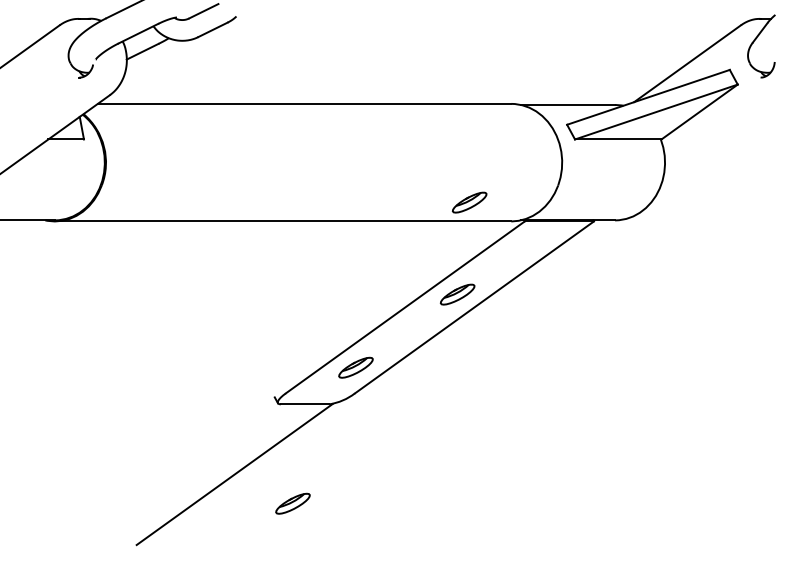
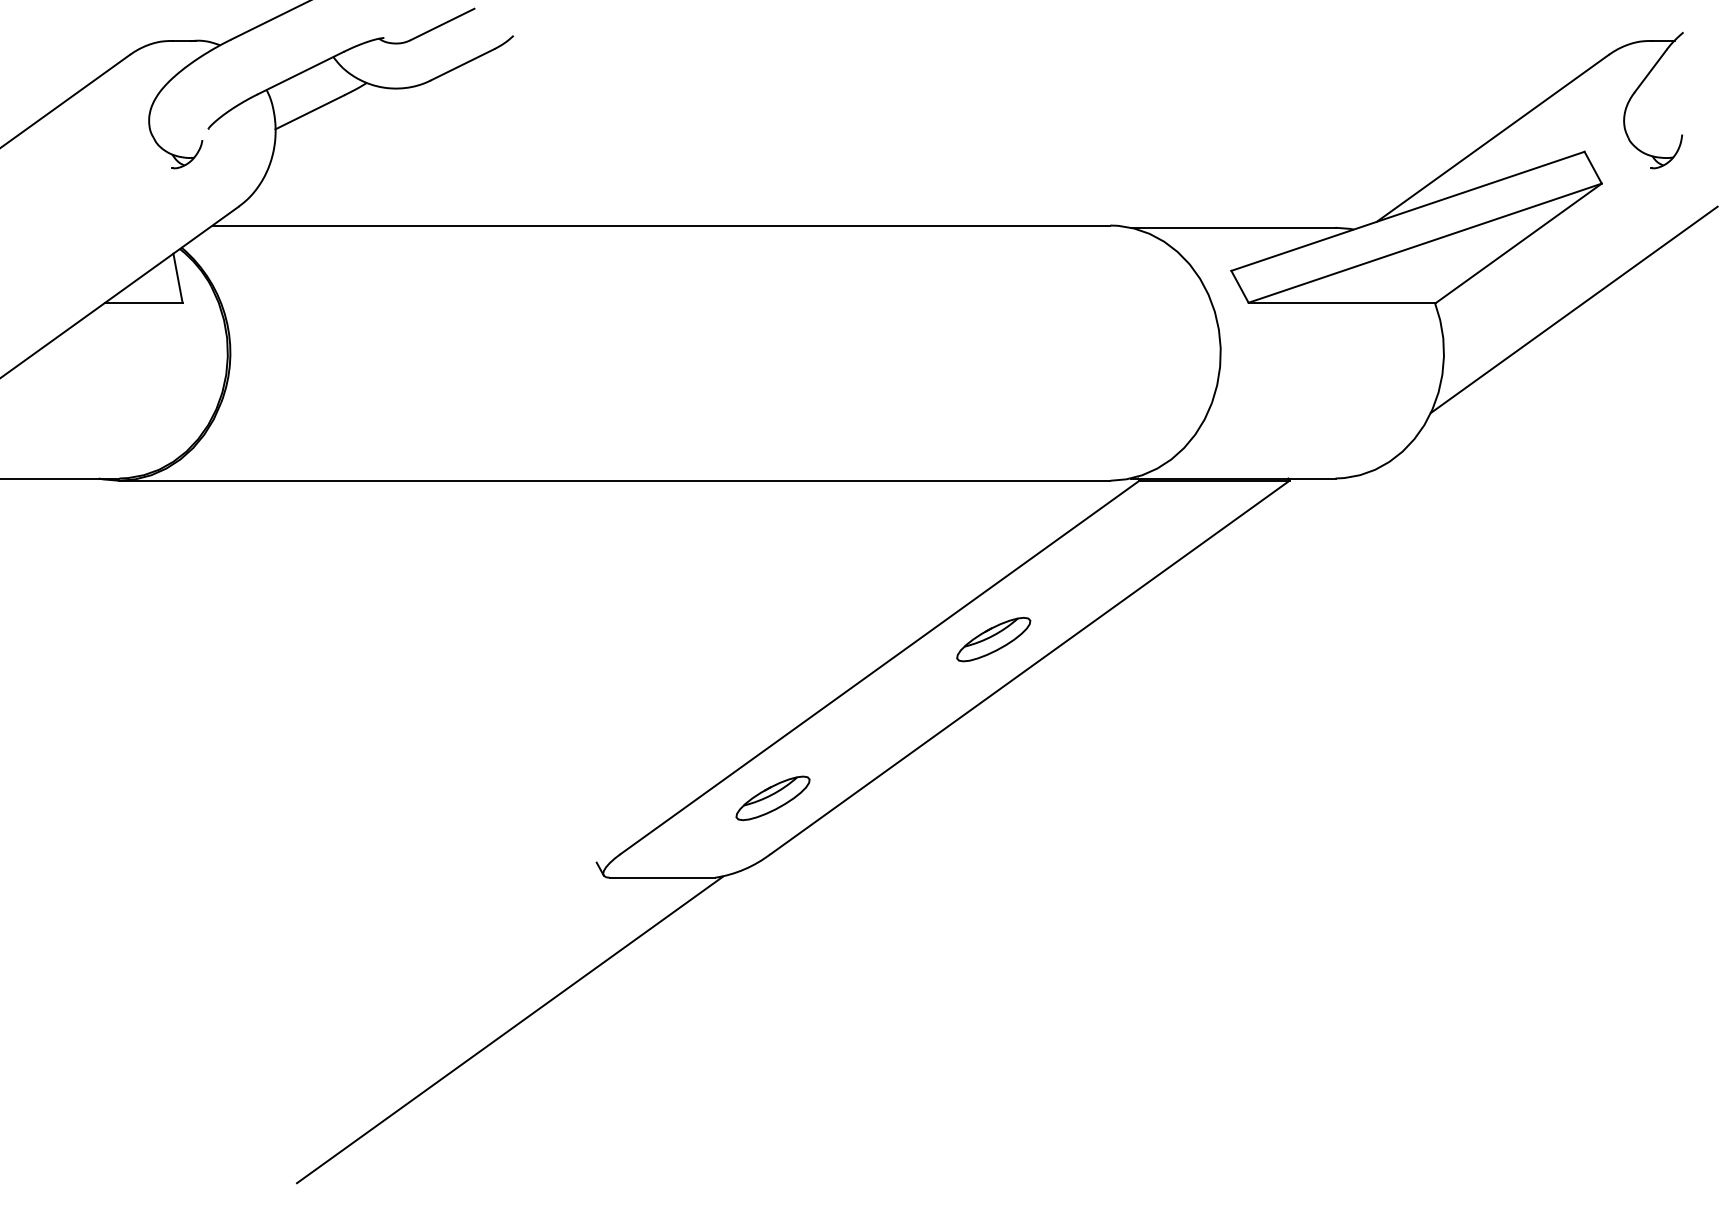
line: (725, 142) -> (1575, 309), added
part: (469, 202) -> (1019, 439), removed
part: (292, 503) -> (635, 1093), removed

